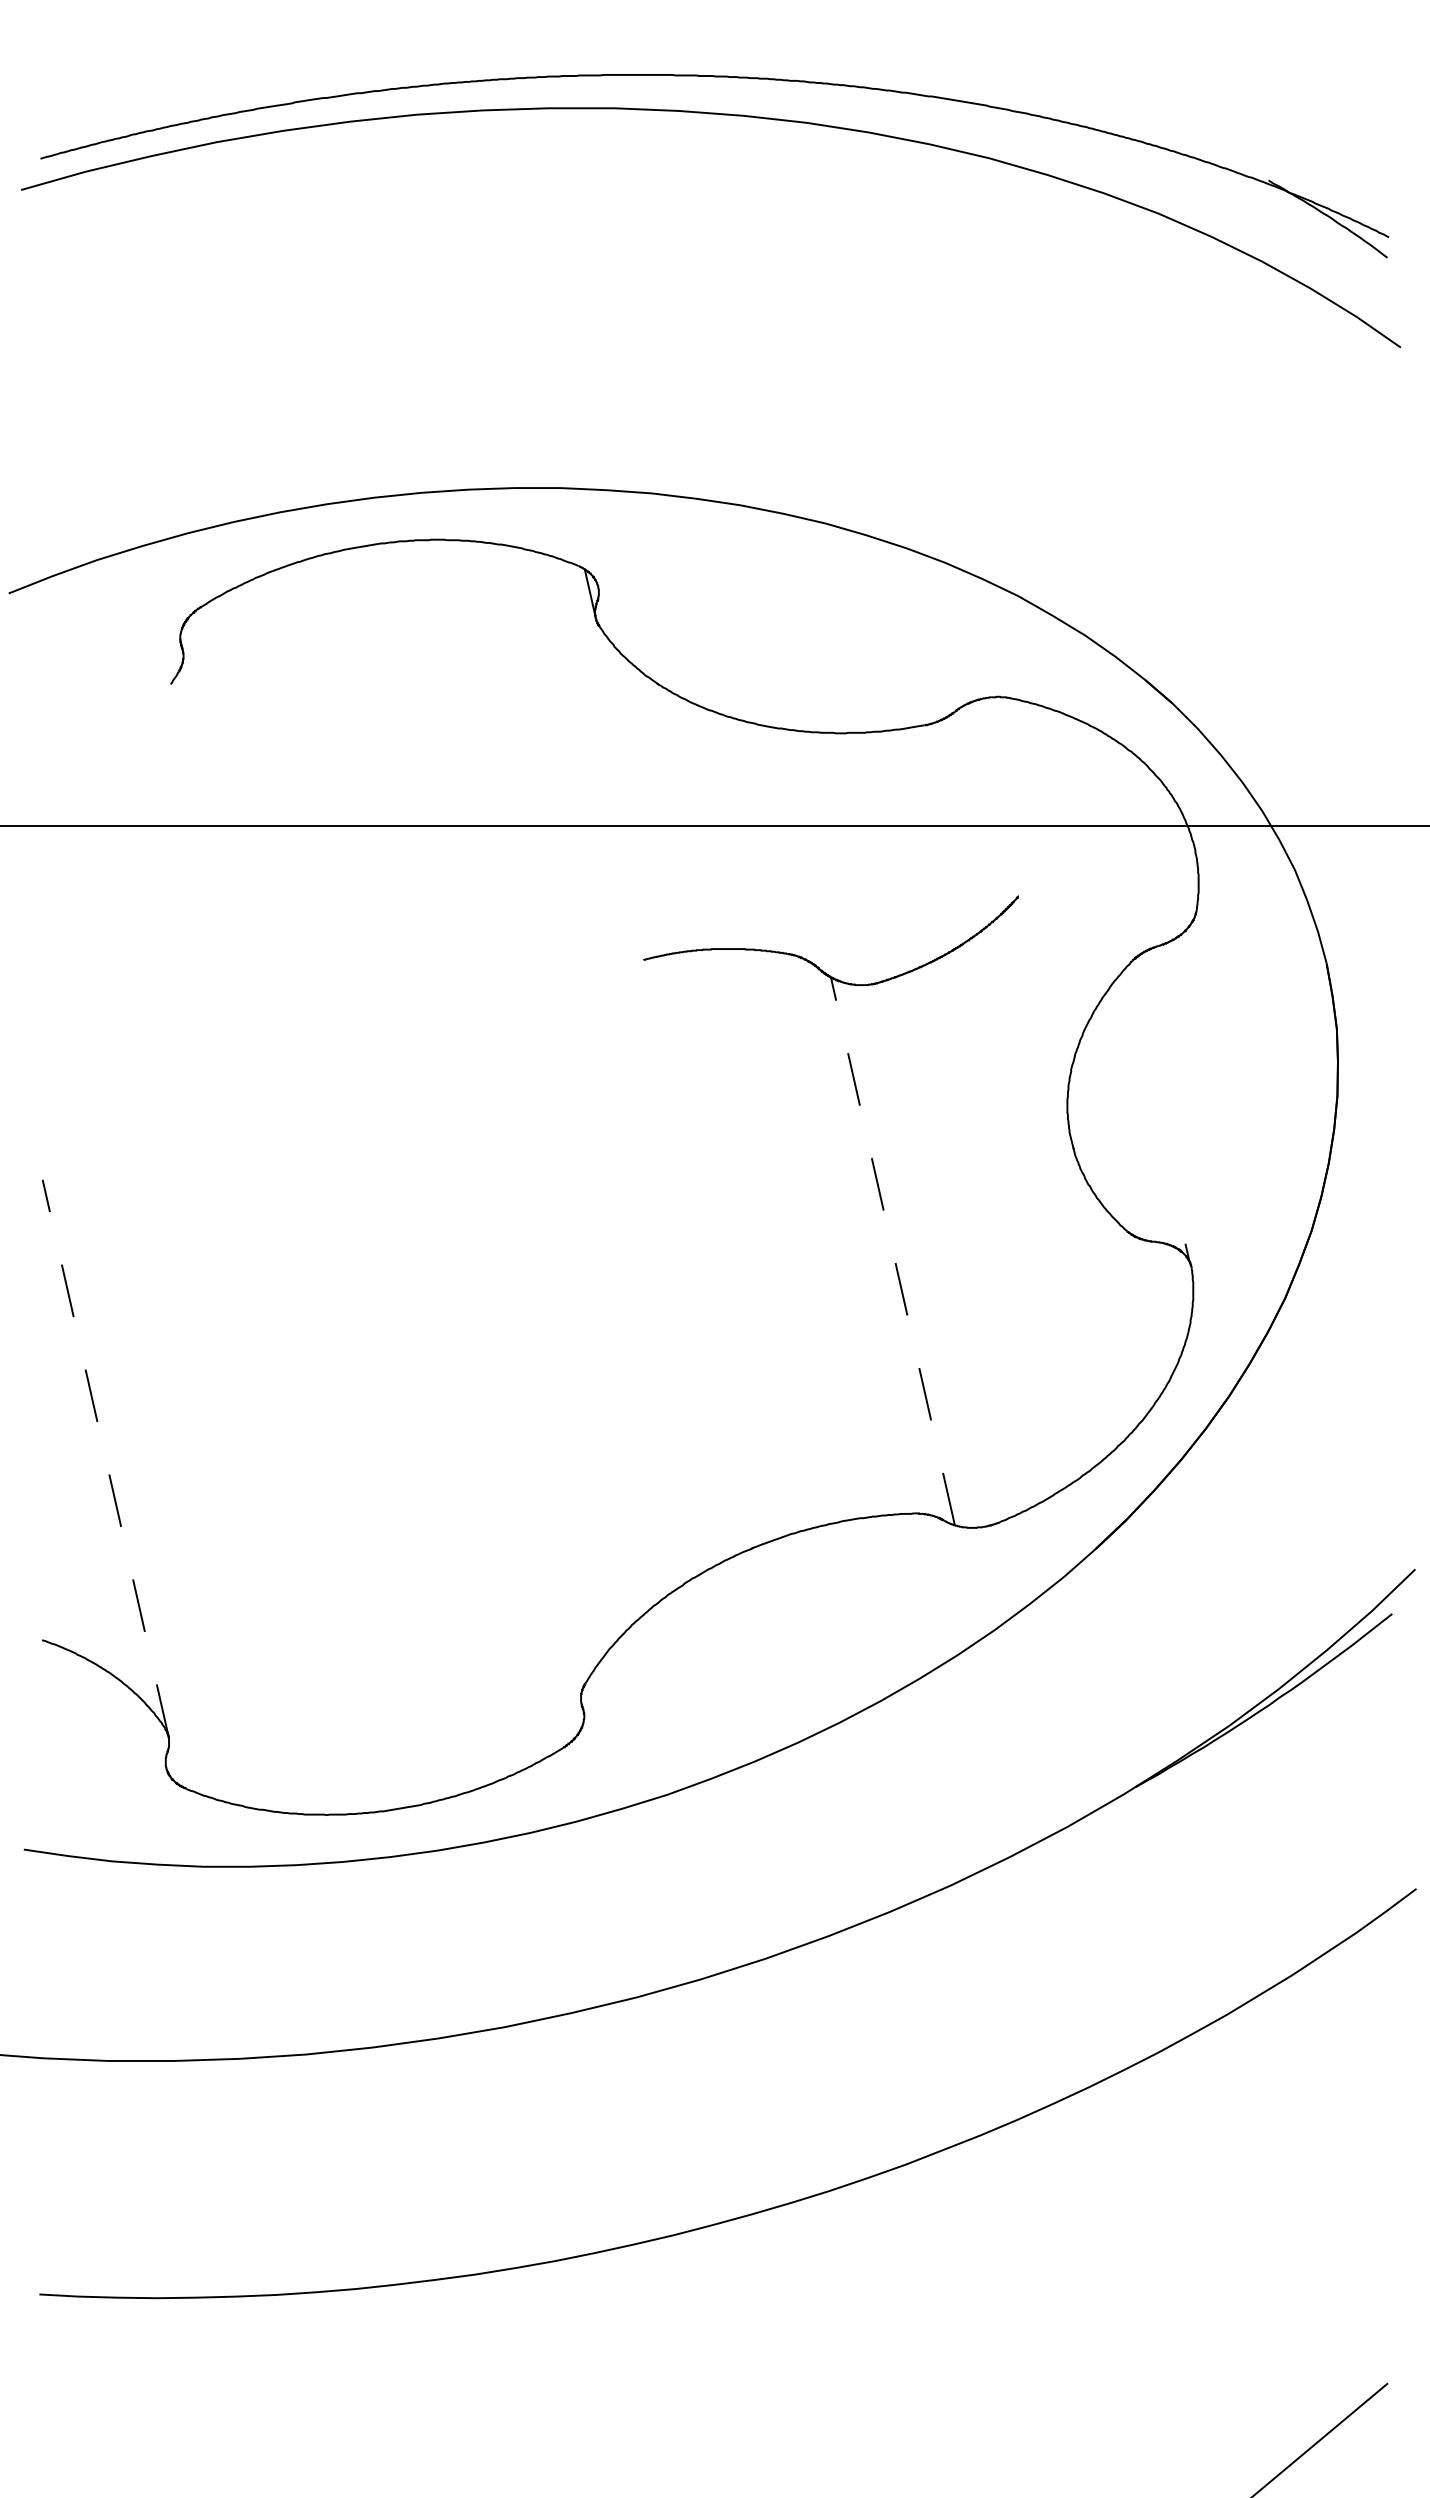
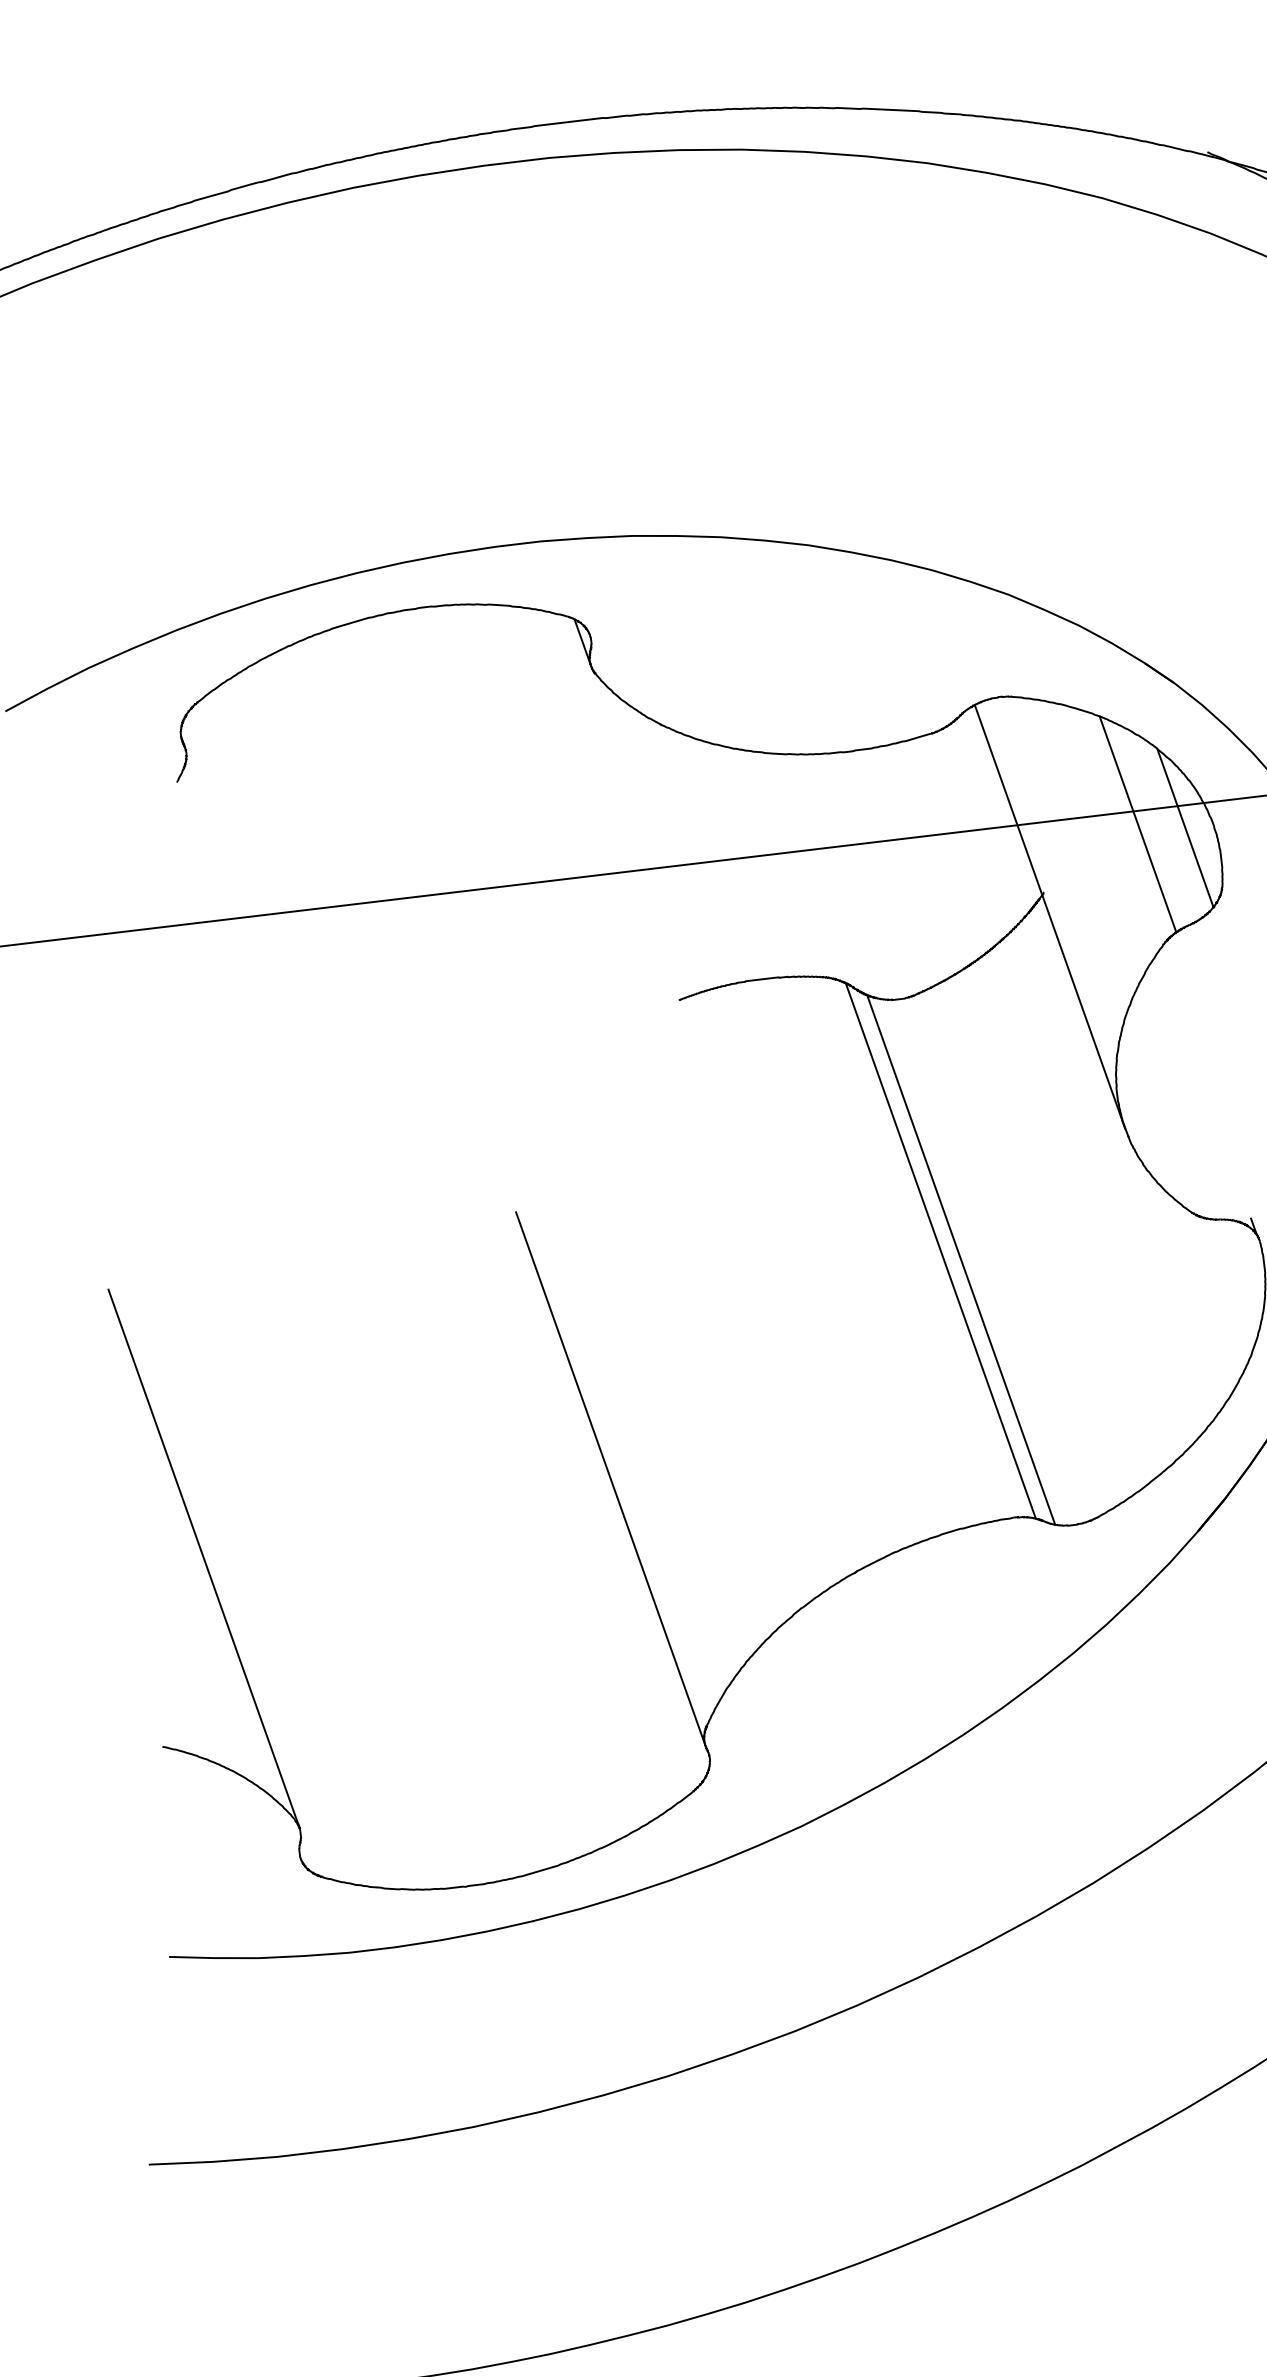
line: (1119, 839) -> (1137, 824), added
line: (1166, 848) -> (1185, 827), added
line: (1021, 920) -> (1049, 916), added
line: (873, 1239) -> (940, 1250), added
line: (892, 1251) -> (960, 1260), dashed -> solid
line: (518, 1427) -> (610, 1479), added
line: (105, 1458) -> (203, 1558), dashed -> solid

